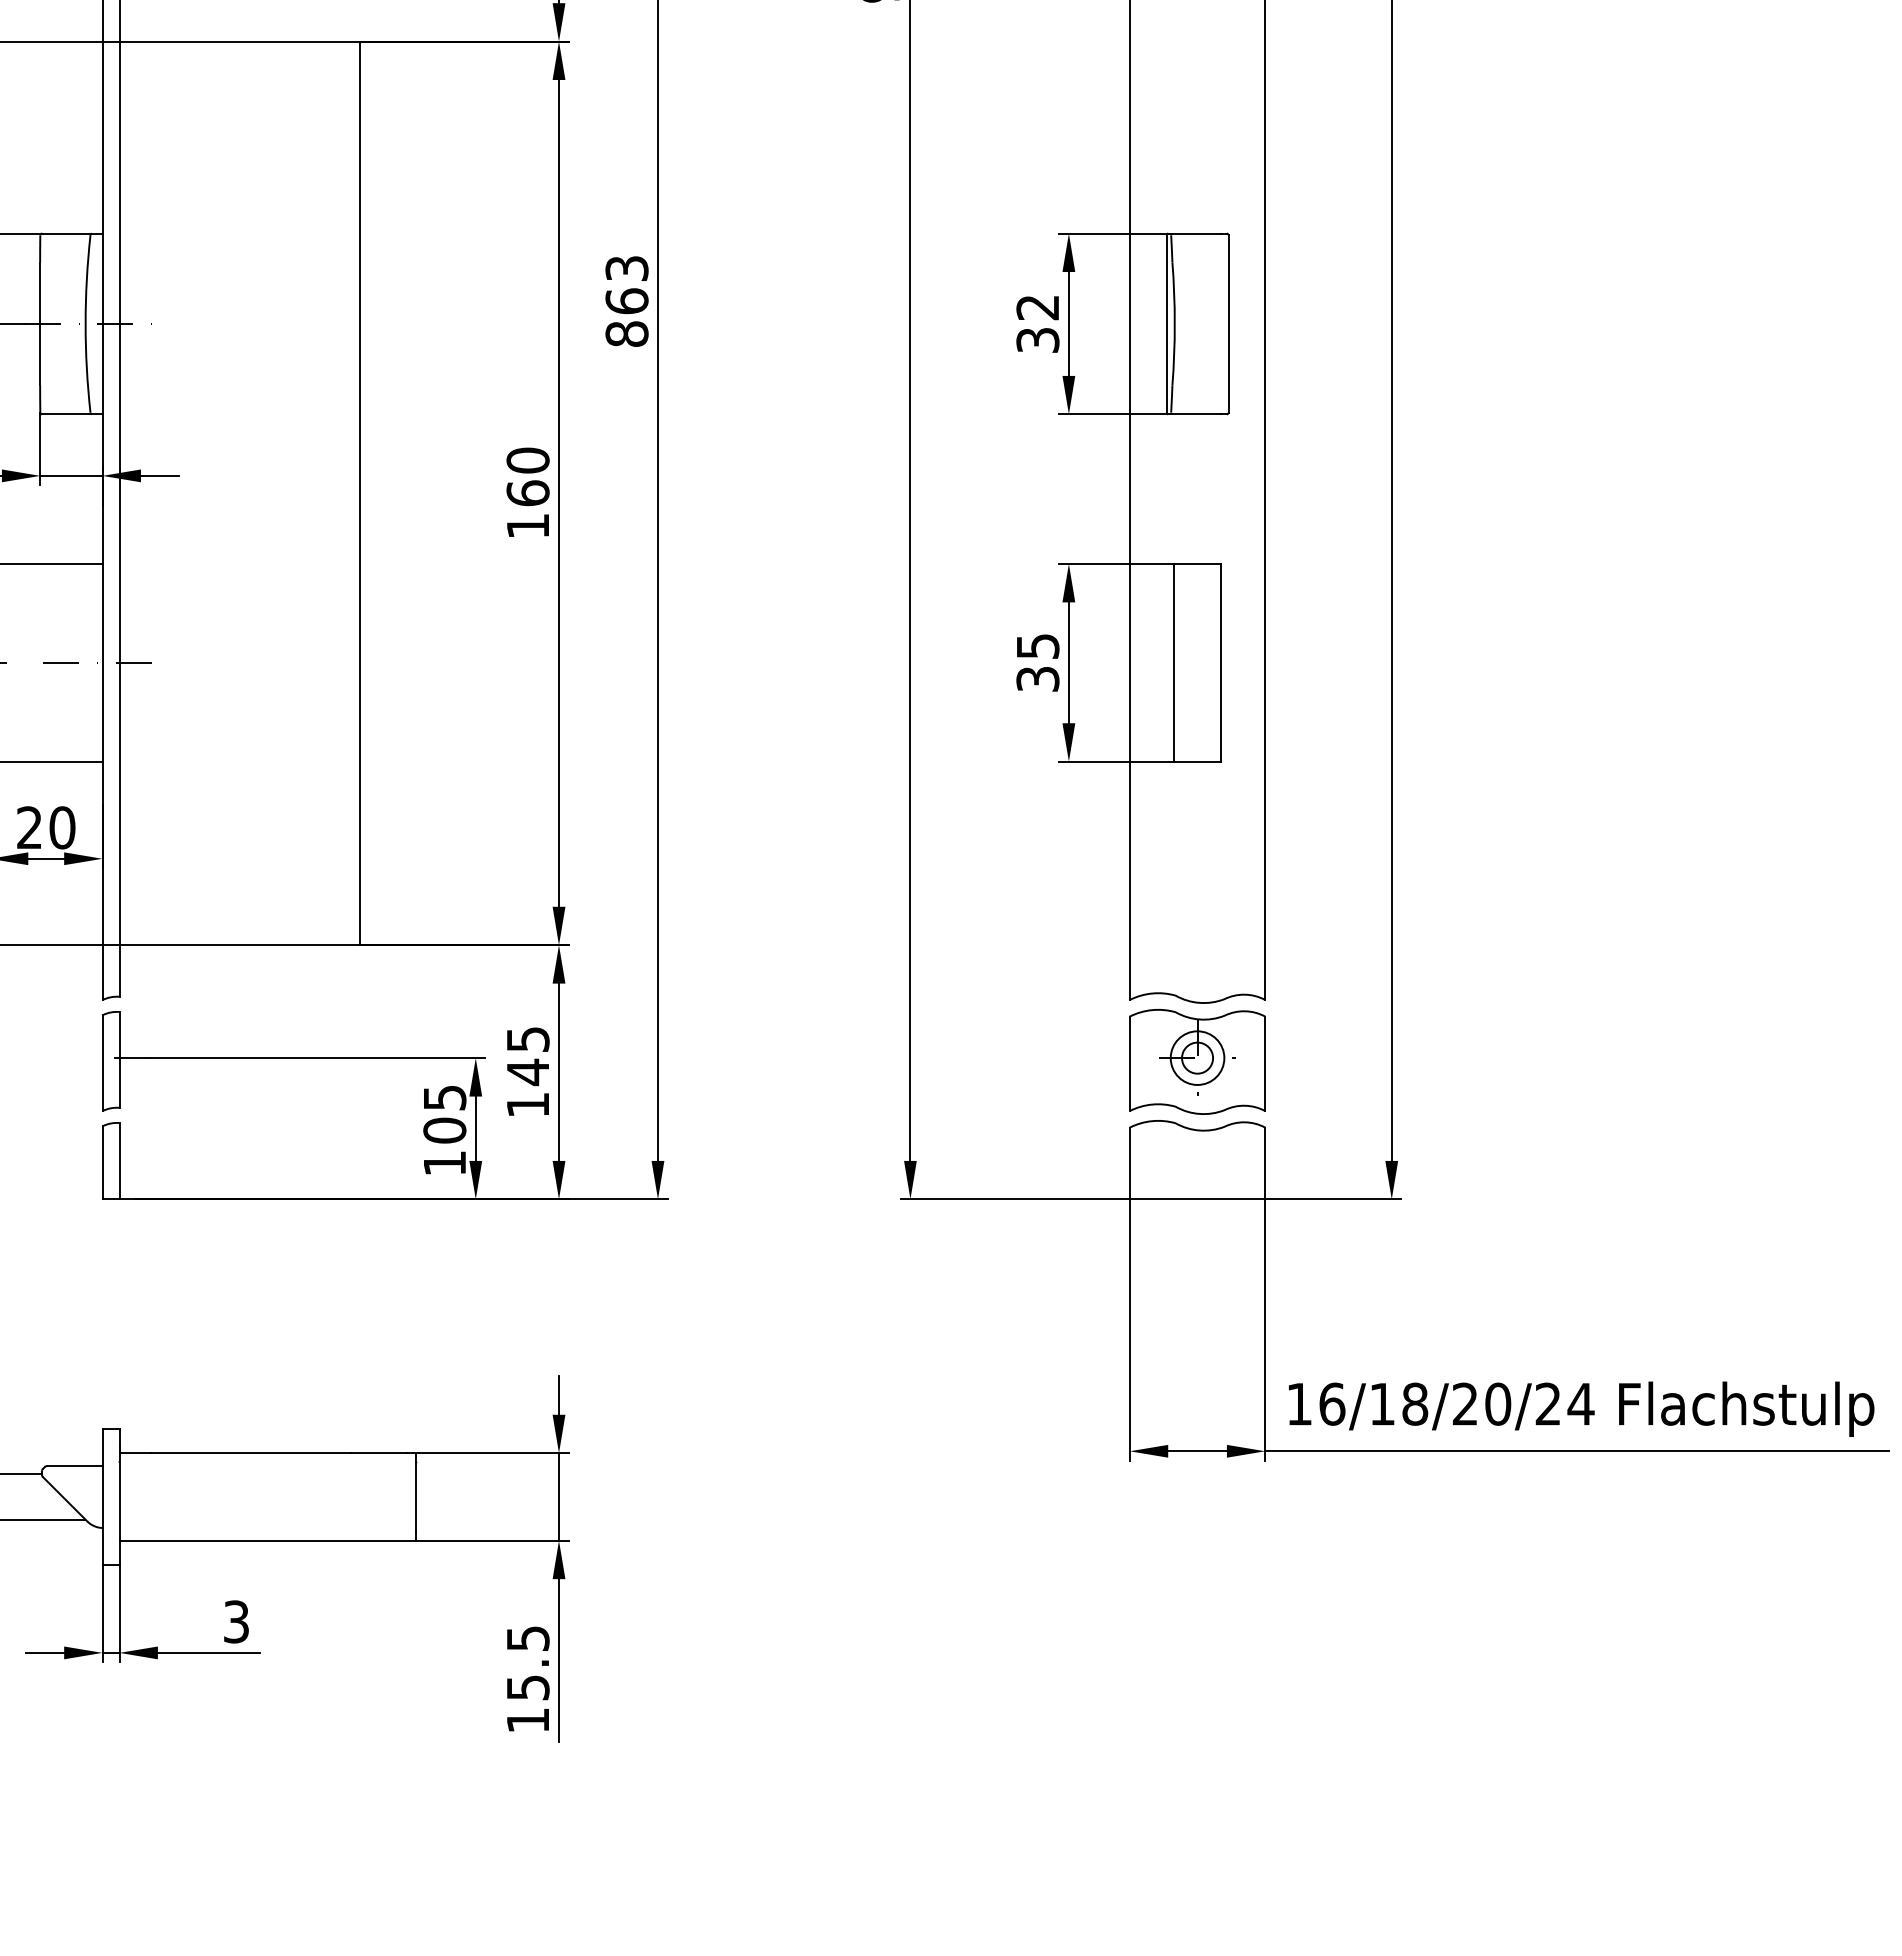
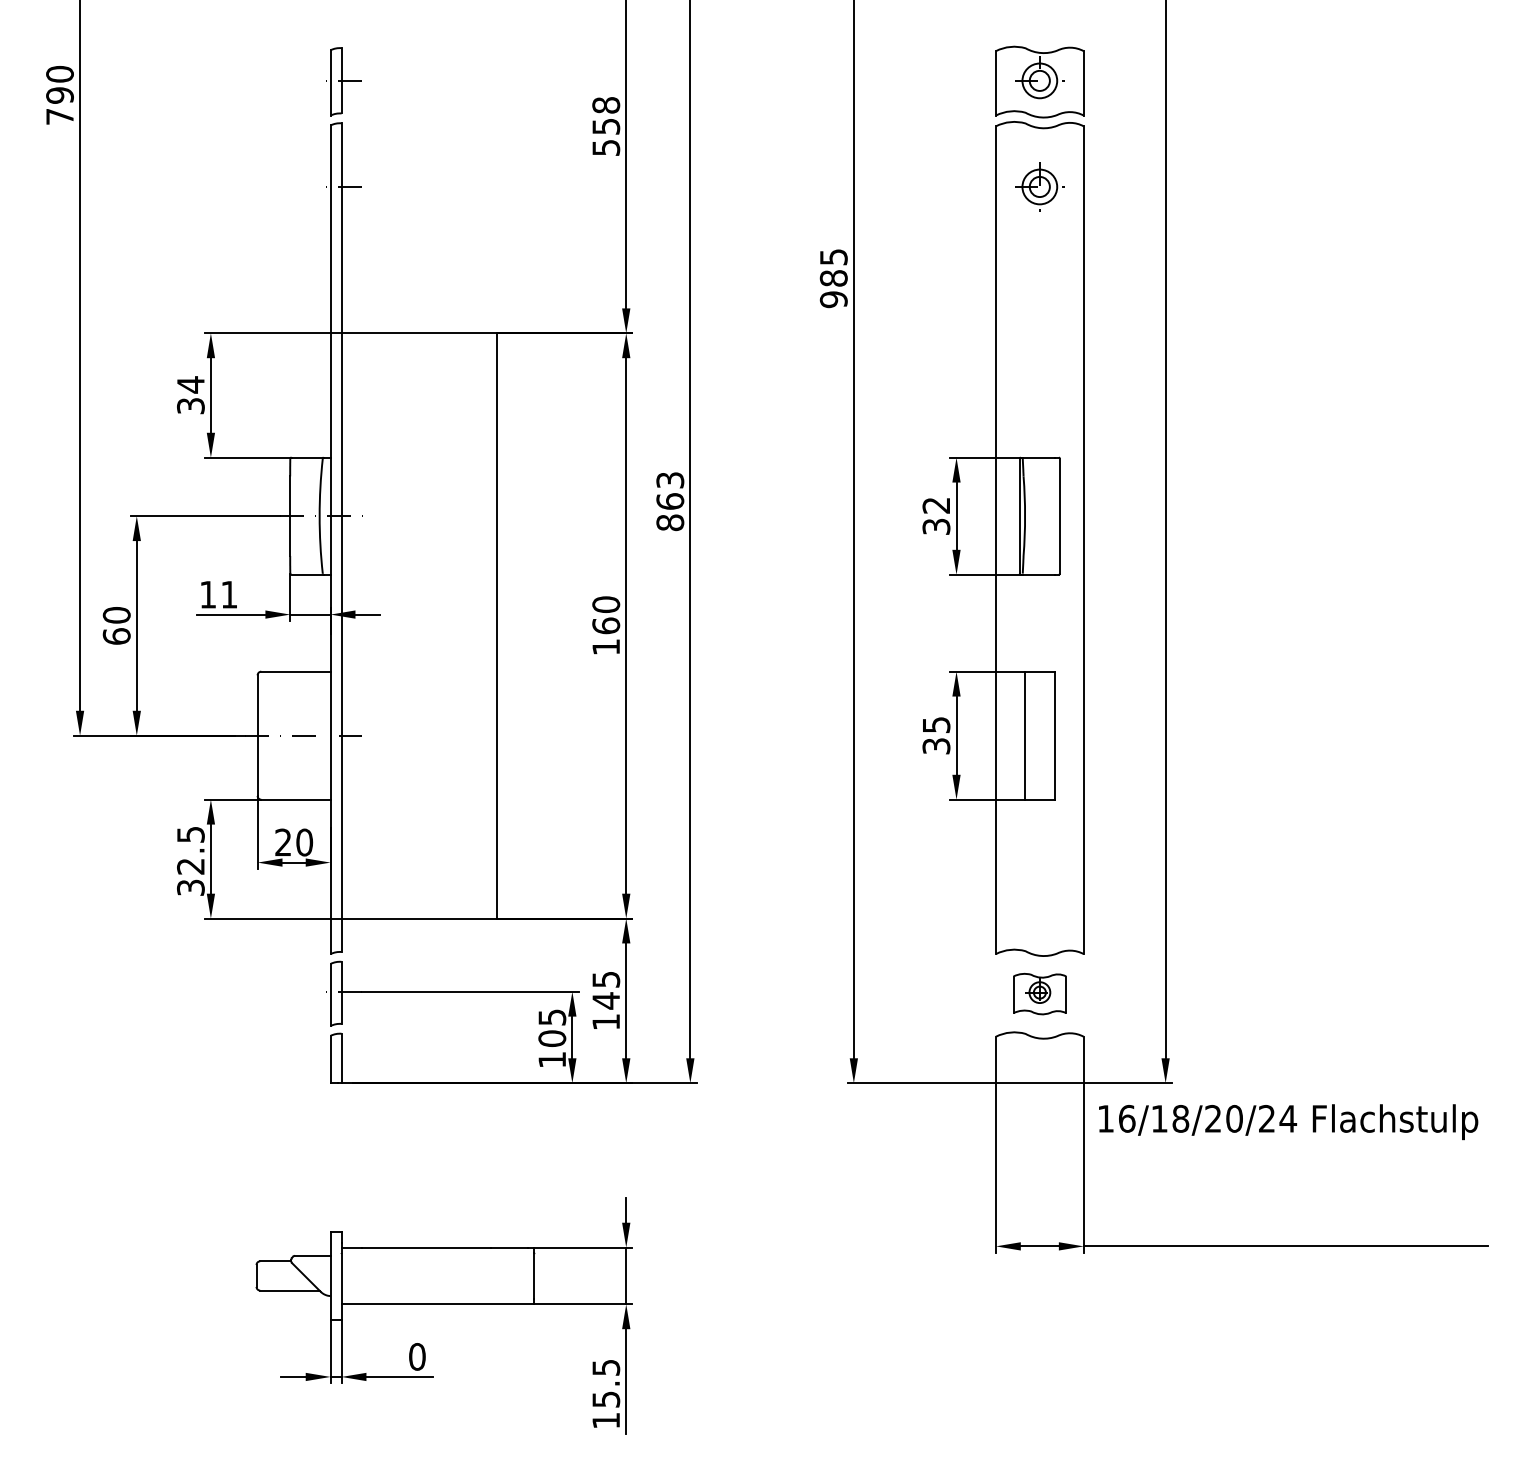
part: (1197, 1060) -> (1039, 993), size x0.6
text: (1581, 1409) -> (1288, 1122), moved
text: (236, 1621) -> (417, 1356), 3 -> 0

